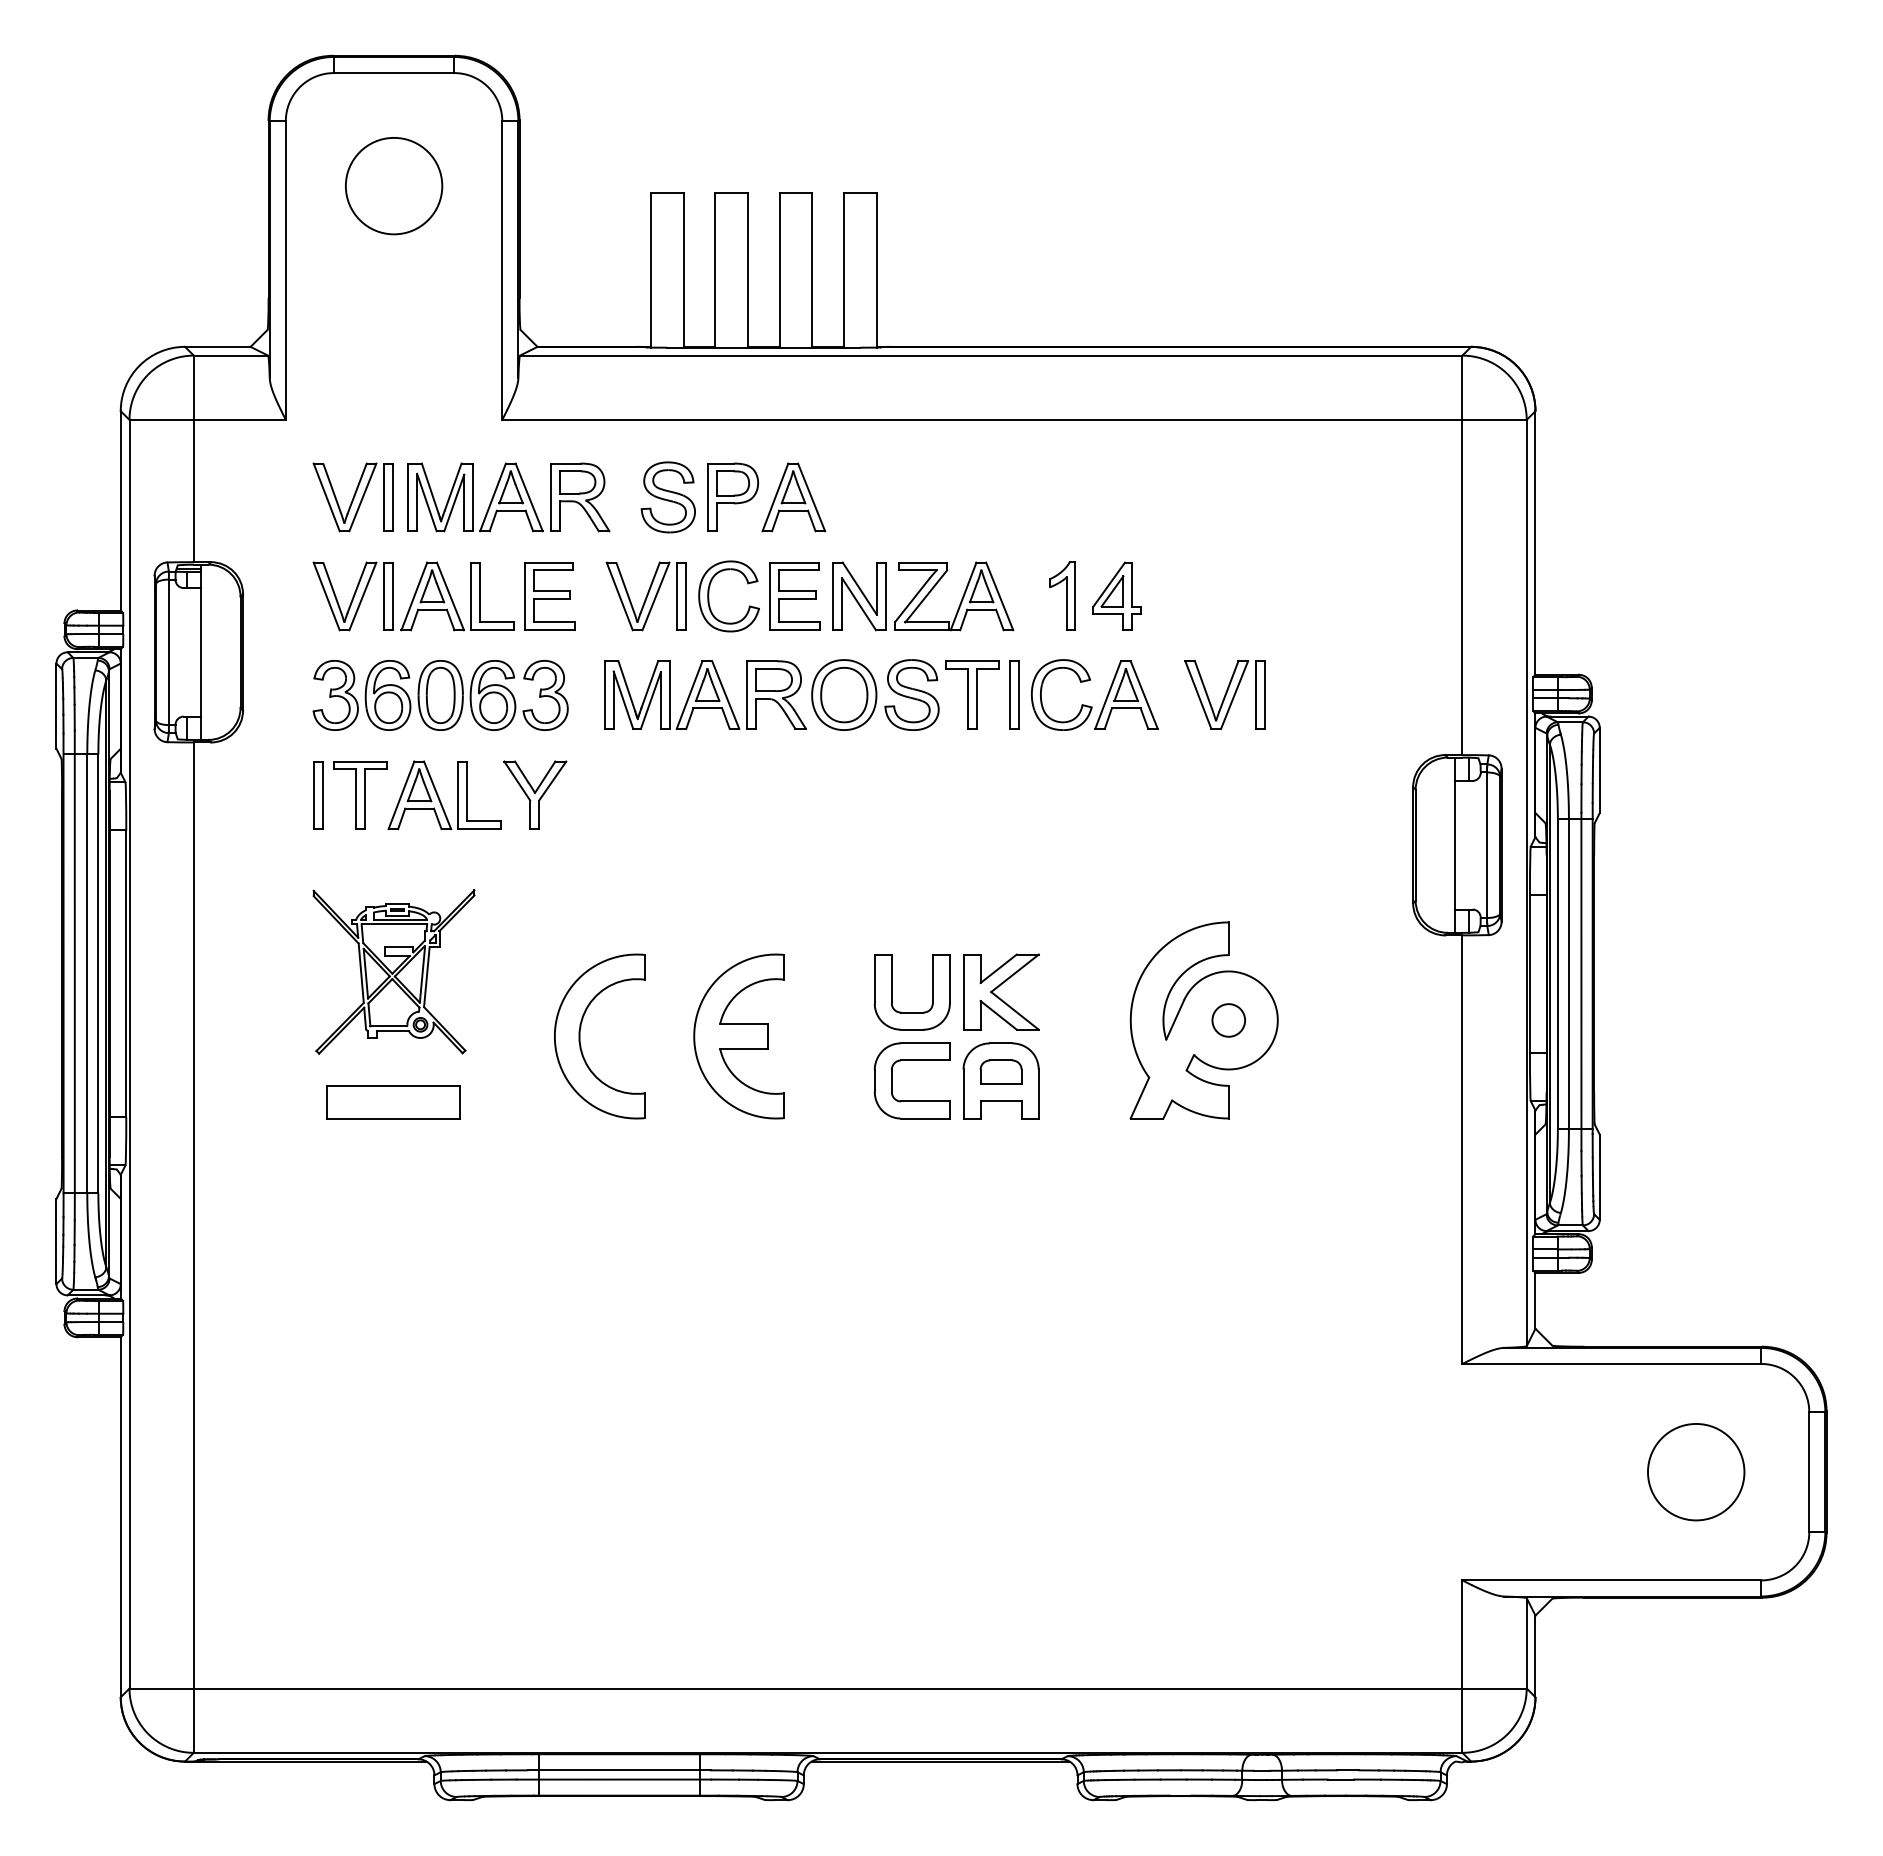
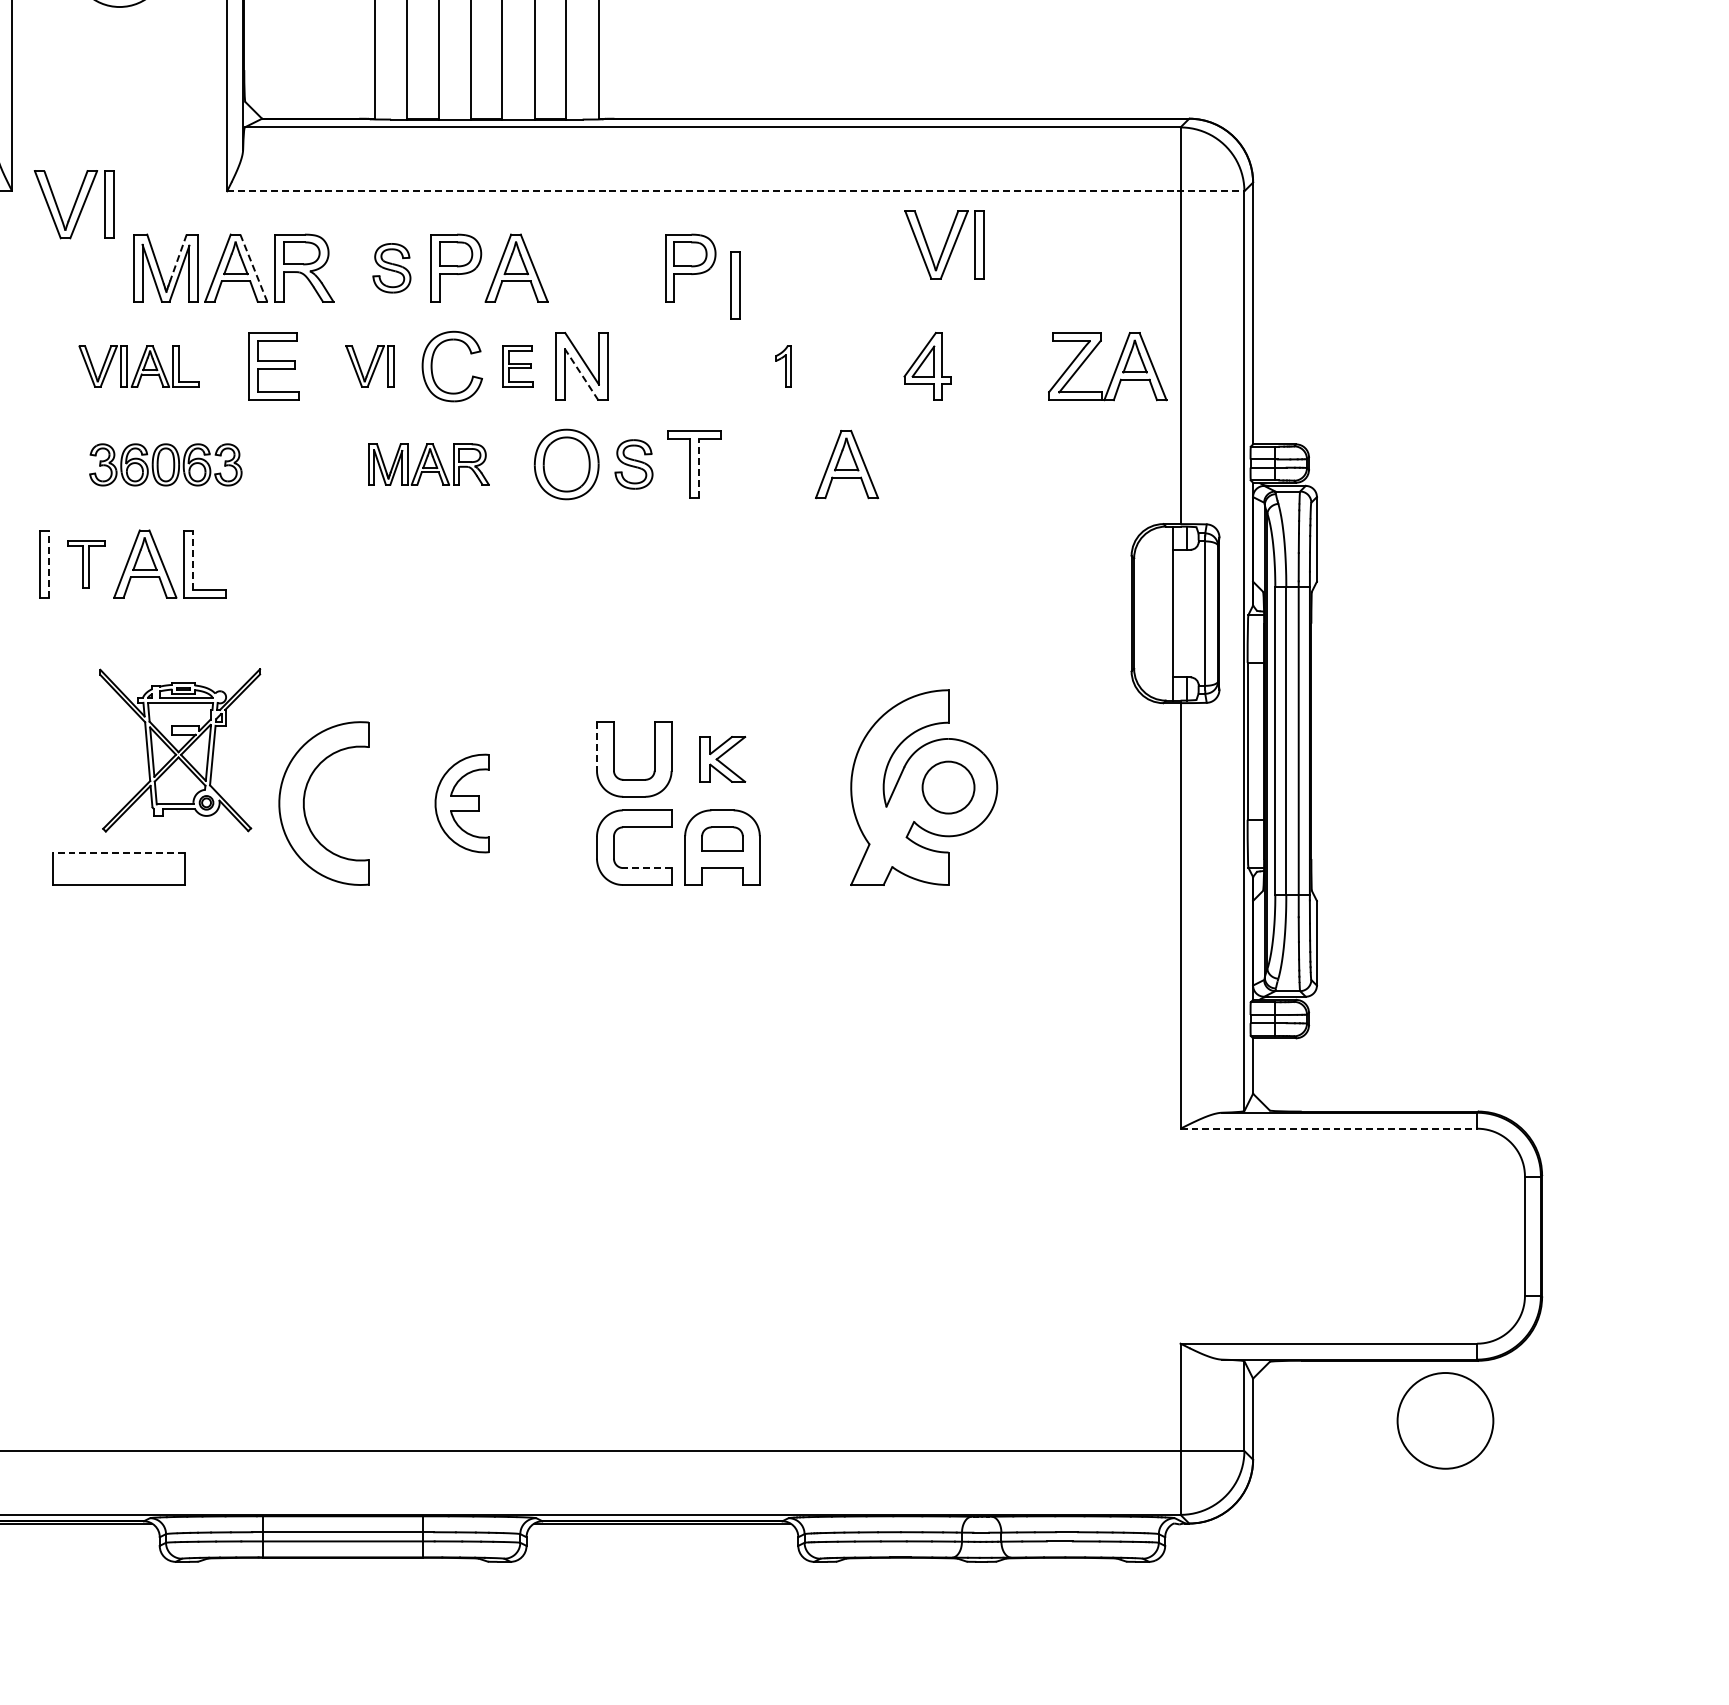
line: (1015, 419) -> (736, 190), solid -> dashed
line: (453, 487) -> (178, 258), solid -> dashed
line: (529, 496) -> (254, 267), solid -> dashed
part: (969, 496) -> (691, 267), added
part: (352, 497) -> (73, 204), moved
part: (667, 497) -> (391, 268), size x0.7
part: (1062, 595) -> (783, 365), size x0.6
part: (1116, 595) -> (927, 365), moved
part: (413, 596) -> (138, 366), size x0.6
part: (645, 596) -> (369, 366), size x0.6
part: (794, 596) -> (517, 366), size x0.6
part: (961, 598) -> (1115, 368), moved
line: (859, 604) -> (581, 374), solid -> dashed
part: (1042, 689) -> (763, 458), removed
part: (705, 694) -> (428, 463), size x0.6
part: (911, 694) -> (633, 463), size x0.7
part: (1014, 694) -> (735, 285), moved
part: (1224, 694) -> (944, 244), moved
part: (440, 695) -> (165, 464), size x0.6
line: (977, 698) -> (699, 467), solid -> dashed
line: (467, 791) -> (192, 560), solid -> dashed
part: (535, 794) -> (260, 563), removed
line: (322, 795) -> (48, 564), solid -> dashed
part: (360, 795) -> (86, 564), size x0.7
part: (393, 971) -> (179, 749), moved
line: (874, 979) -> (596, 746), solid -> dashed
part: (1001, 991) -> (722, 758), size x0.6
circle: (1228, 1020) -> (948, 787), size x1.6
part: (738, 1036) -> (461, 803), size x0.6
line: (392, 1086) -> (118, 853), solid -> dashed
line: (924, 1101) -> (646, 868), solid -> dashed
line: (1612, 1363) -> (1329, 1128), solid -> dashed
circle: (1696, 1472) -> (1445, 1421), moved

